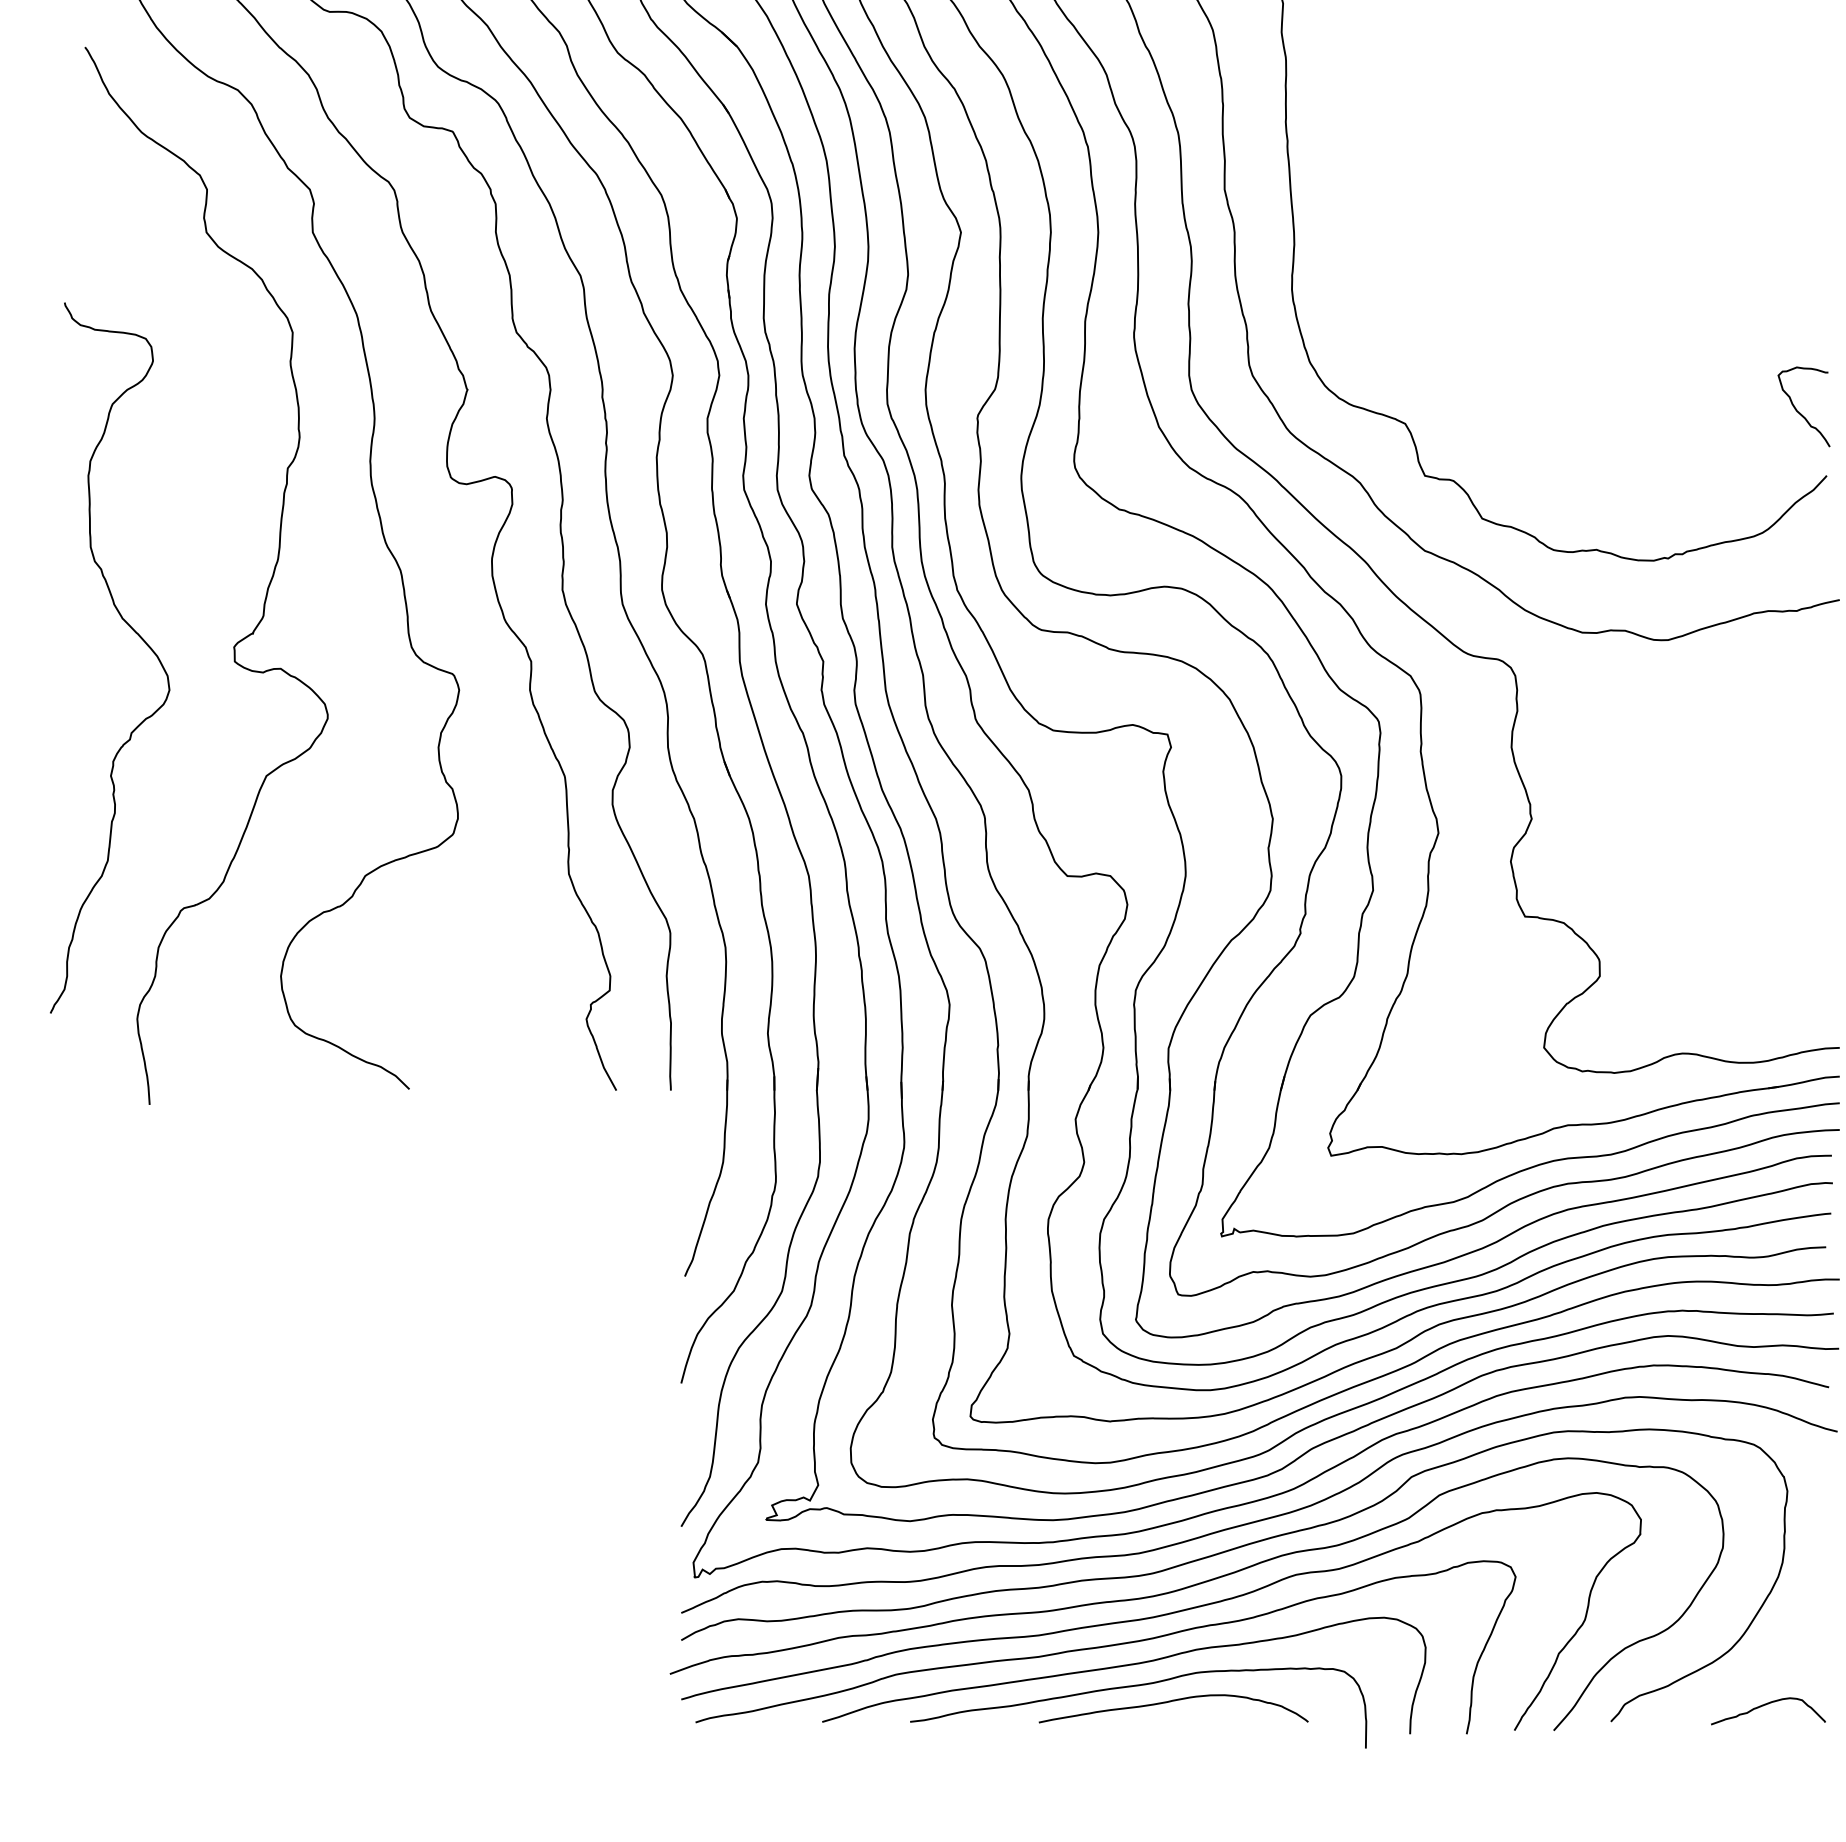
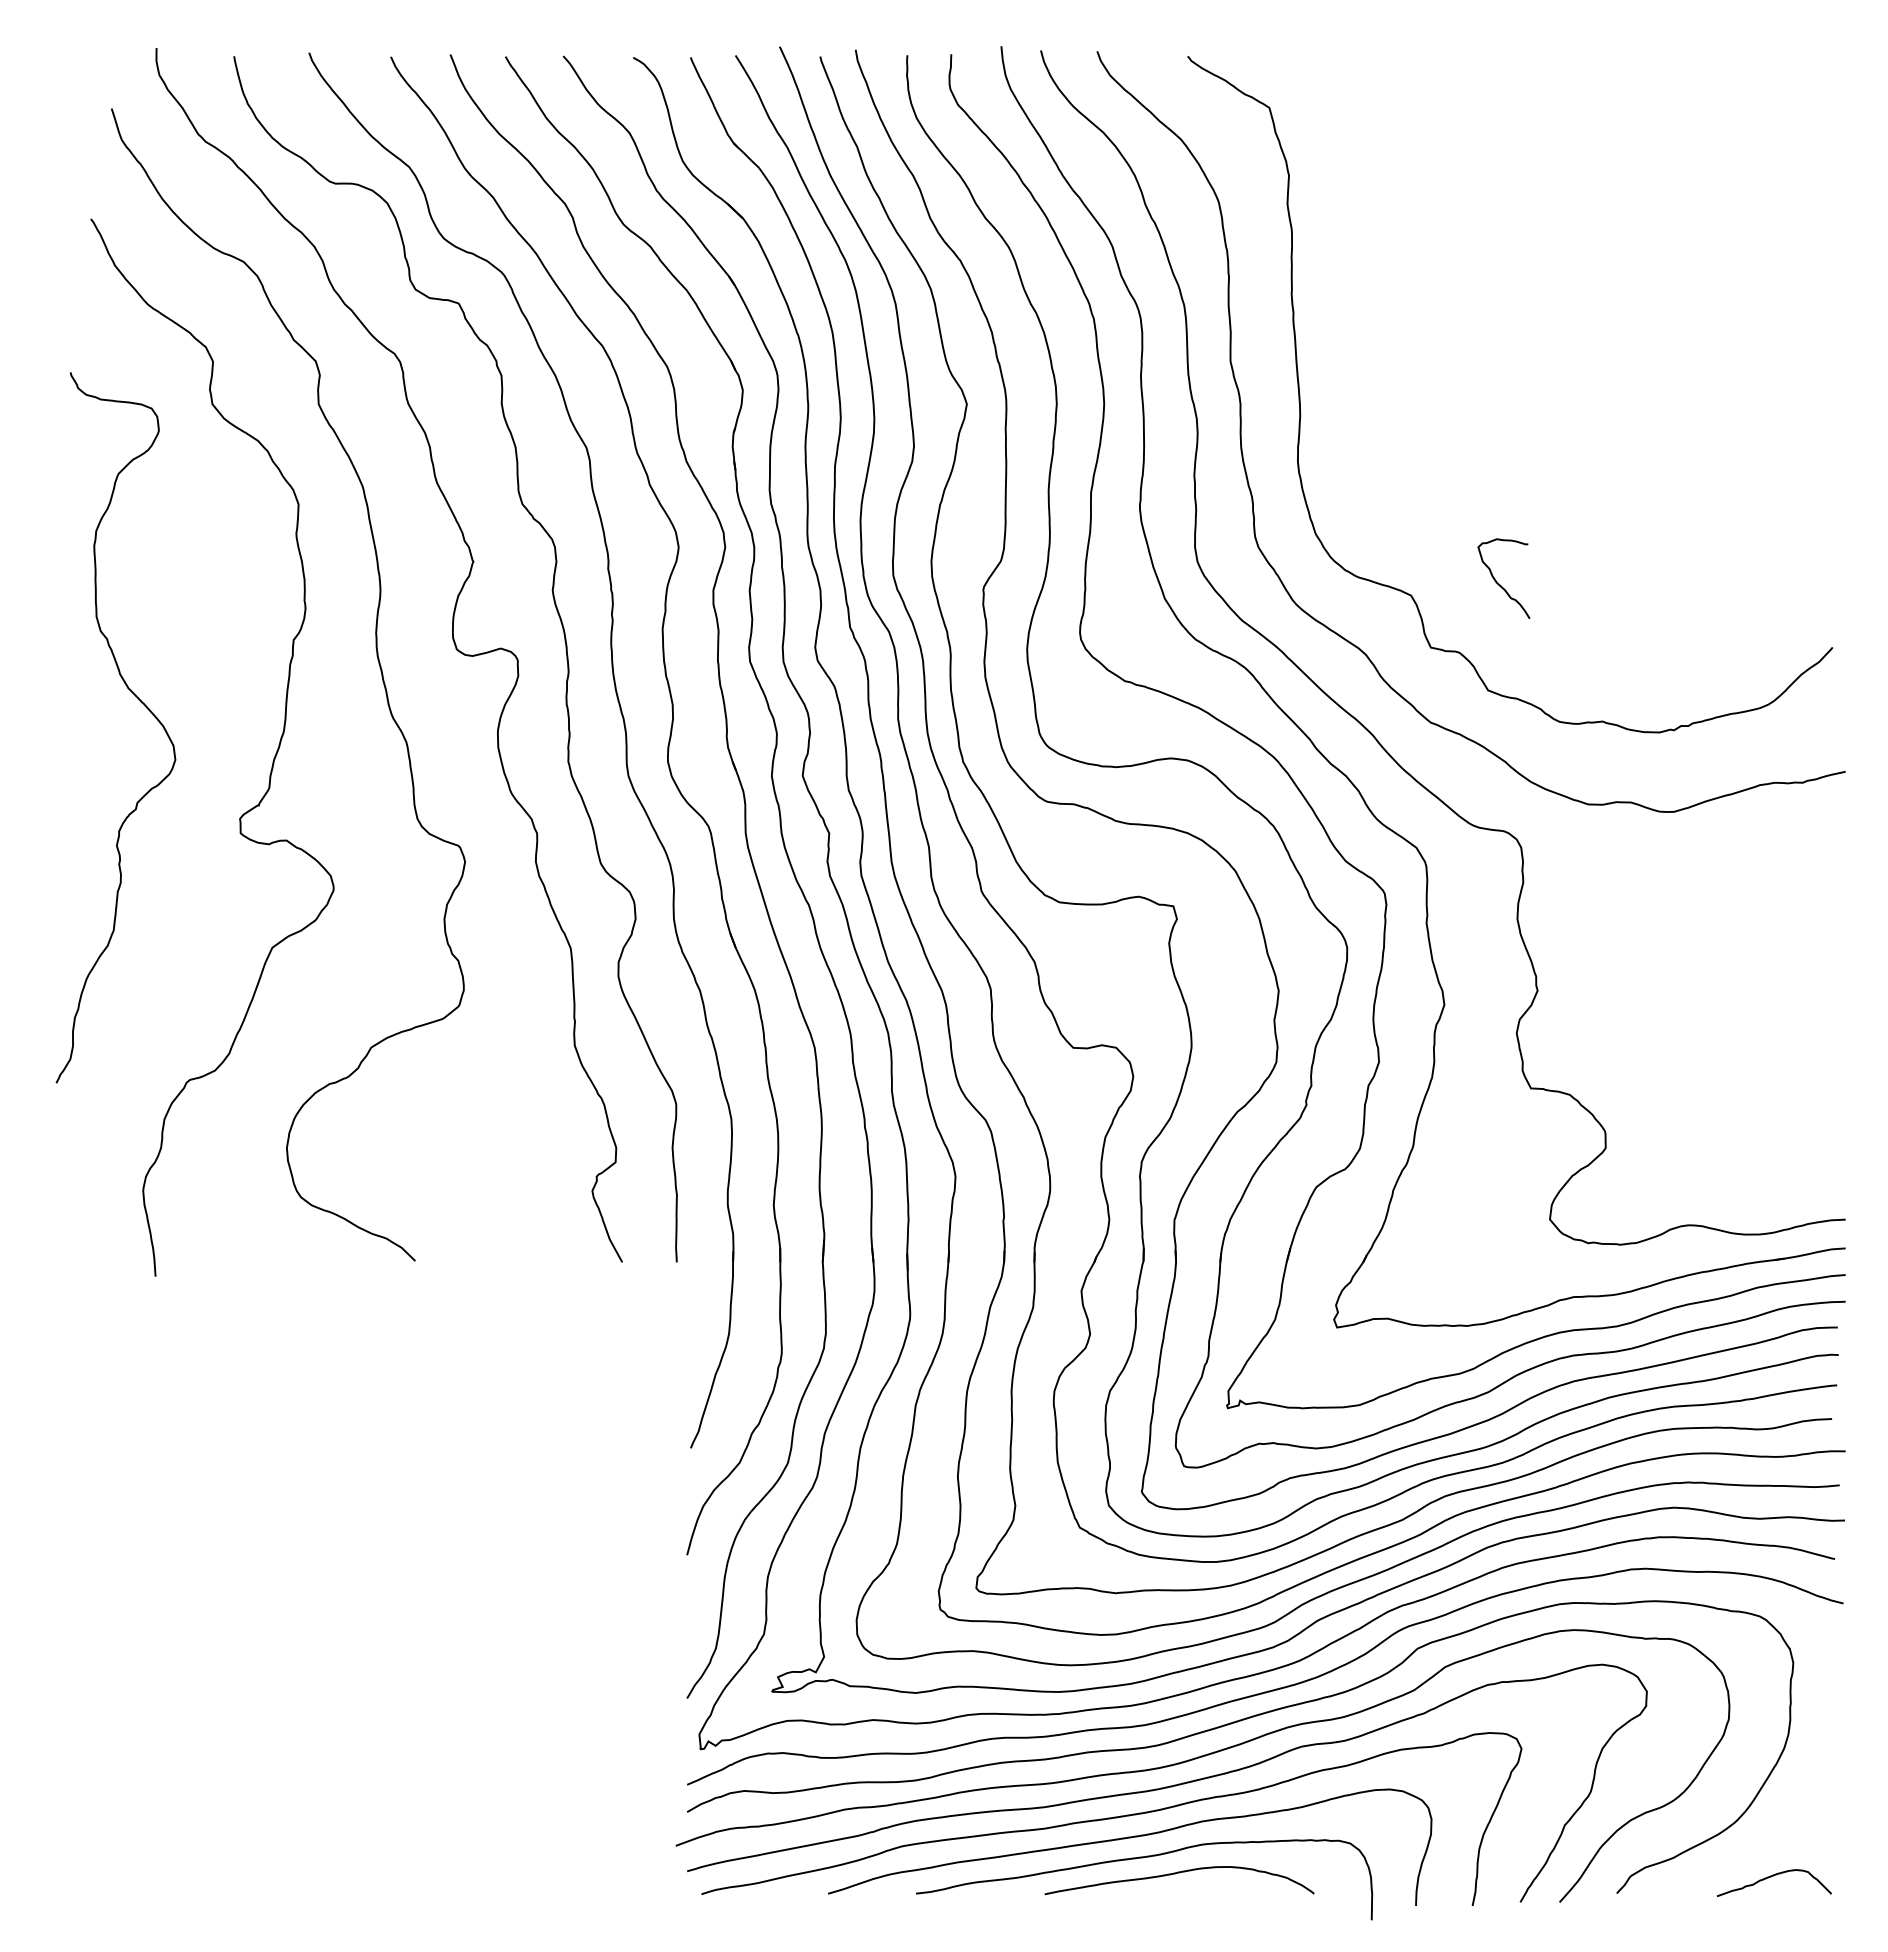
curve: (1799, 411) -> (1499, 583), moved
curve: (134, 632) -> (140, 702), moved

